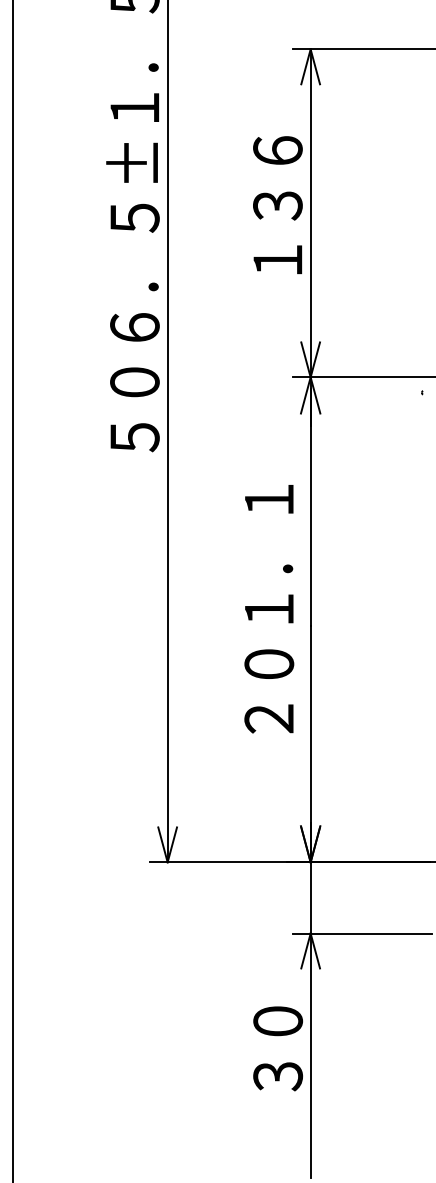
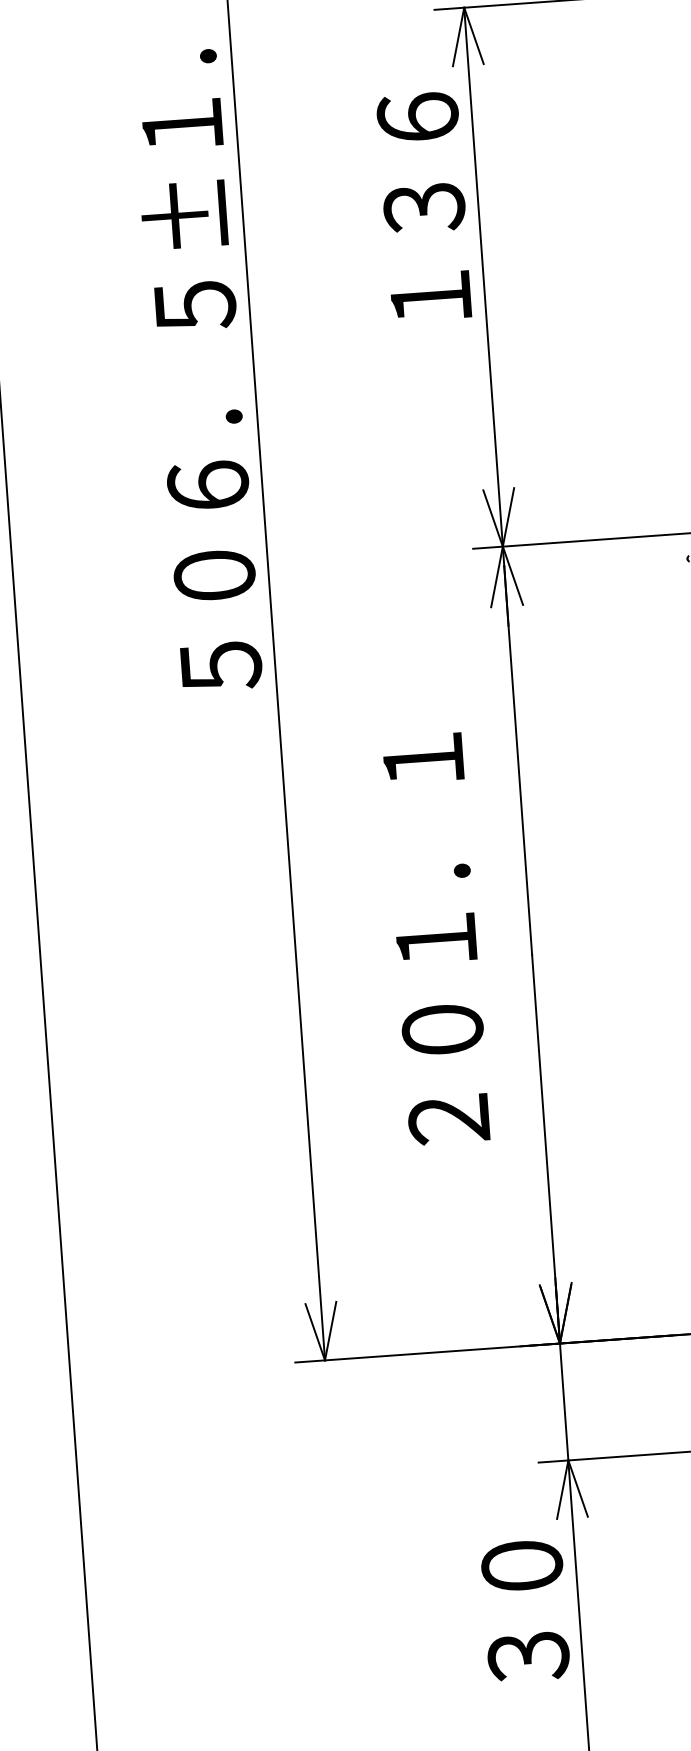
text: (277, 205) -> (423, 207), moved
text: (269, 609) -> (436, 939), moved
text: (277, 1048) -> (524, 1610), moved

